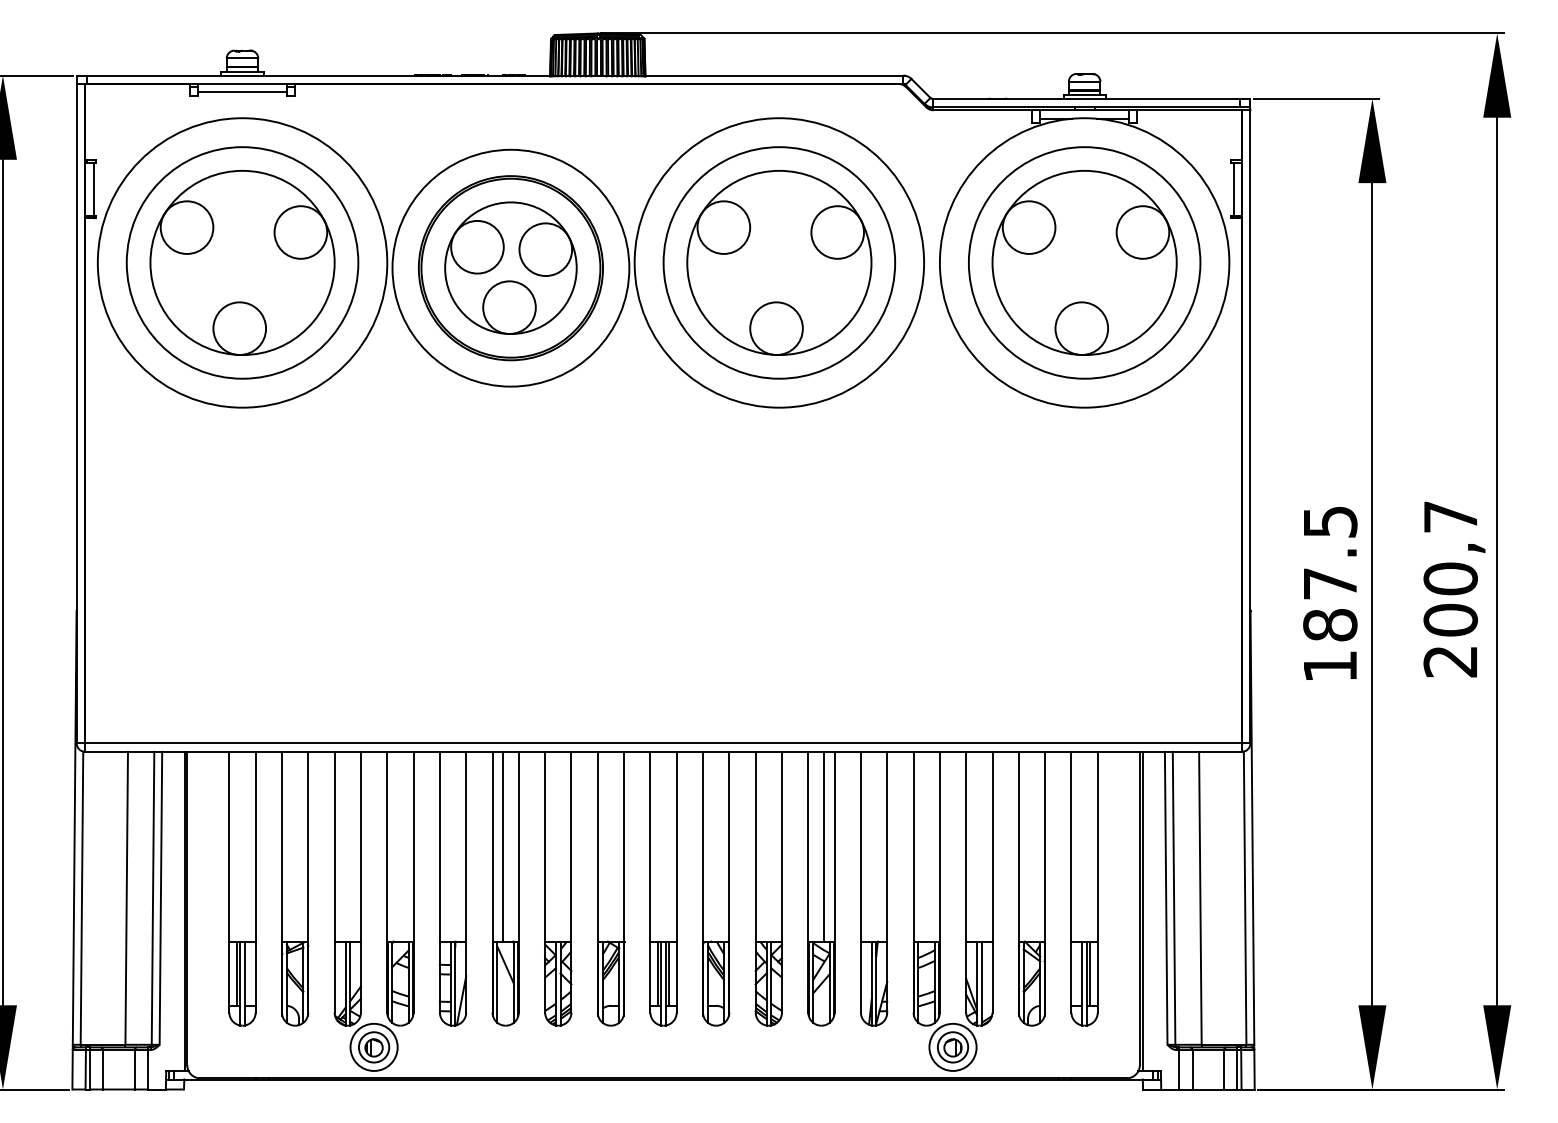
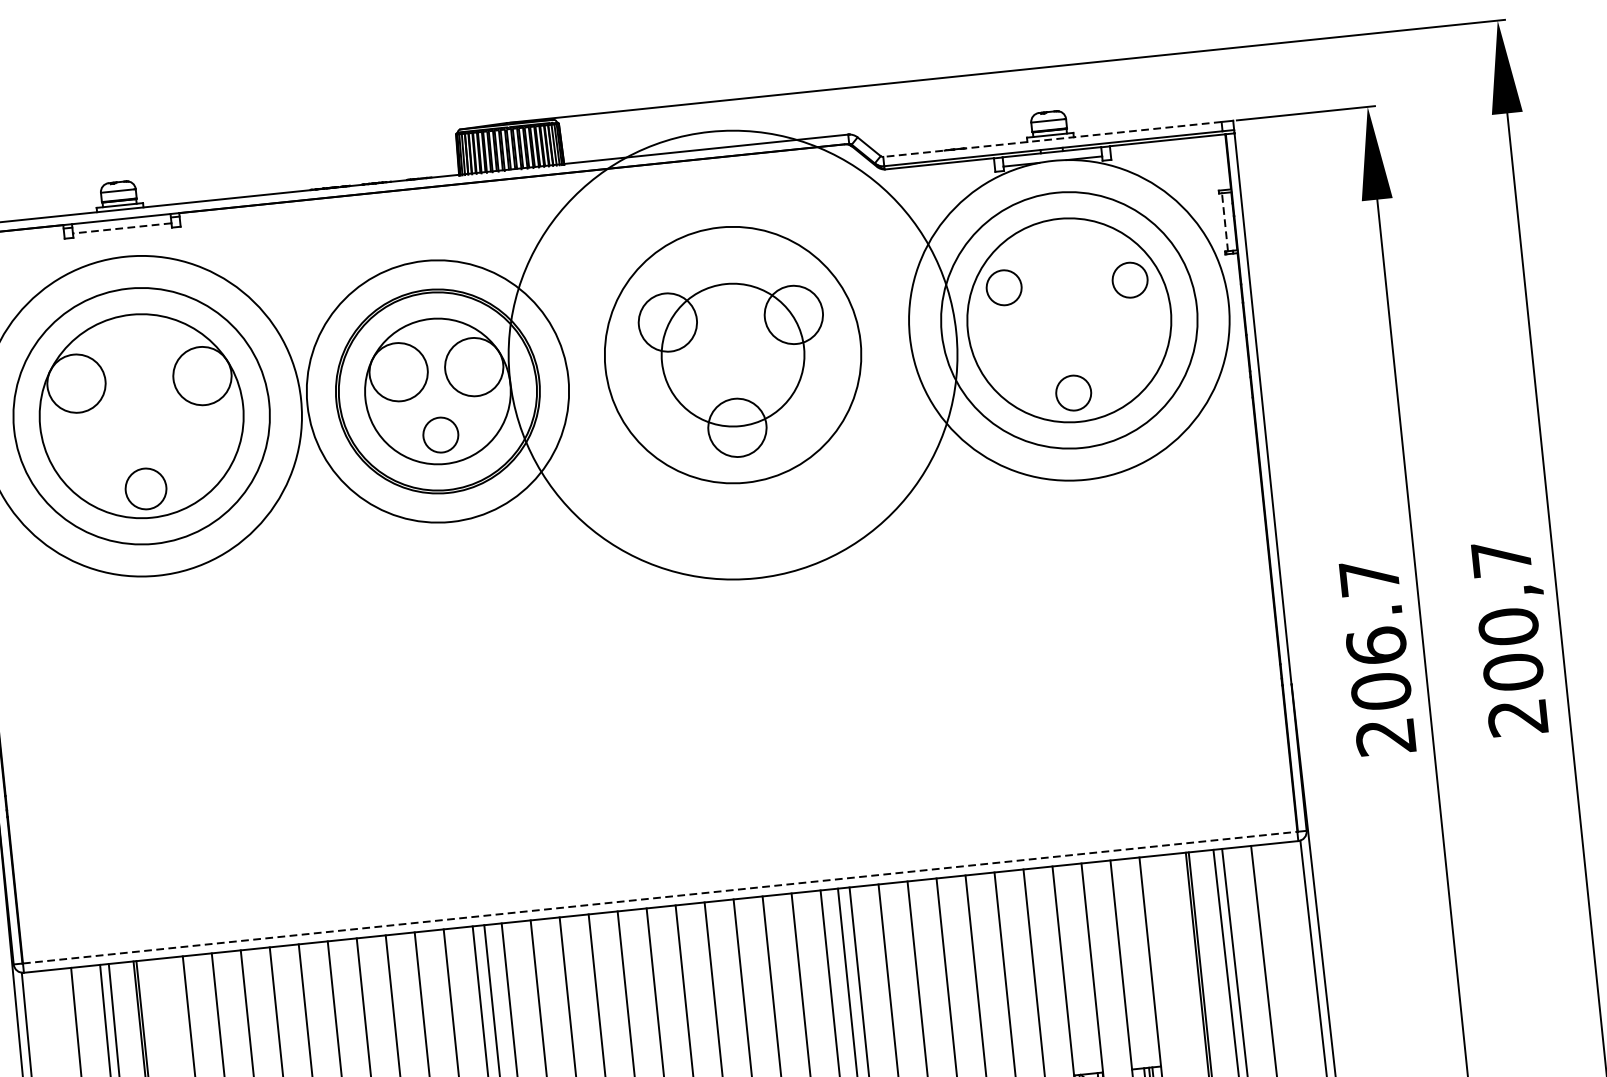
line: (242, 92) -> (122, 228), solid -> dashed
line: (1086, 98) -> (1052, 138), solid -> dashed
line: (1233, 188) -> (1224, 221), solid -> dashed
circle: (1028, 227) -> (1003, 287), size x0.6
circle: (1142, 232) -> (1129, 280), size x0.6
circle: (779, 262) -> (733, 354), size x0.7
circle: (779, 262) -> (733, 354), size x1.4
circle: (509, 307) -> (440, 434), size x0.6
circle: (239, 328) -> (145, 488), size x0.7
circle: (1081, 328) -> (1073, 392), size x0.6
text: (1330, 594) -> (1377, 657), 187.5 -> 206.7
line: (664, 743) -> (661, 897), solid -> dashed

